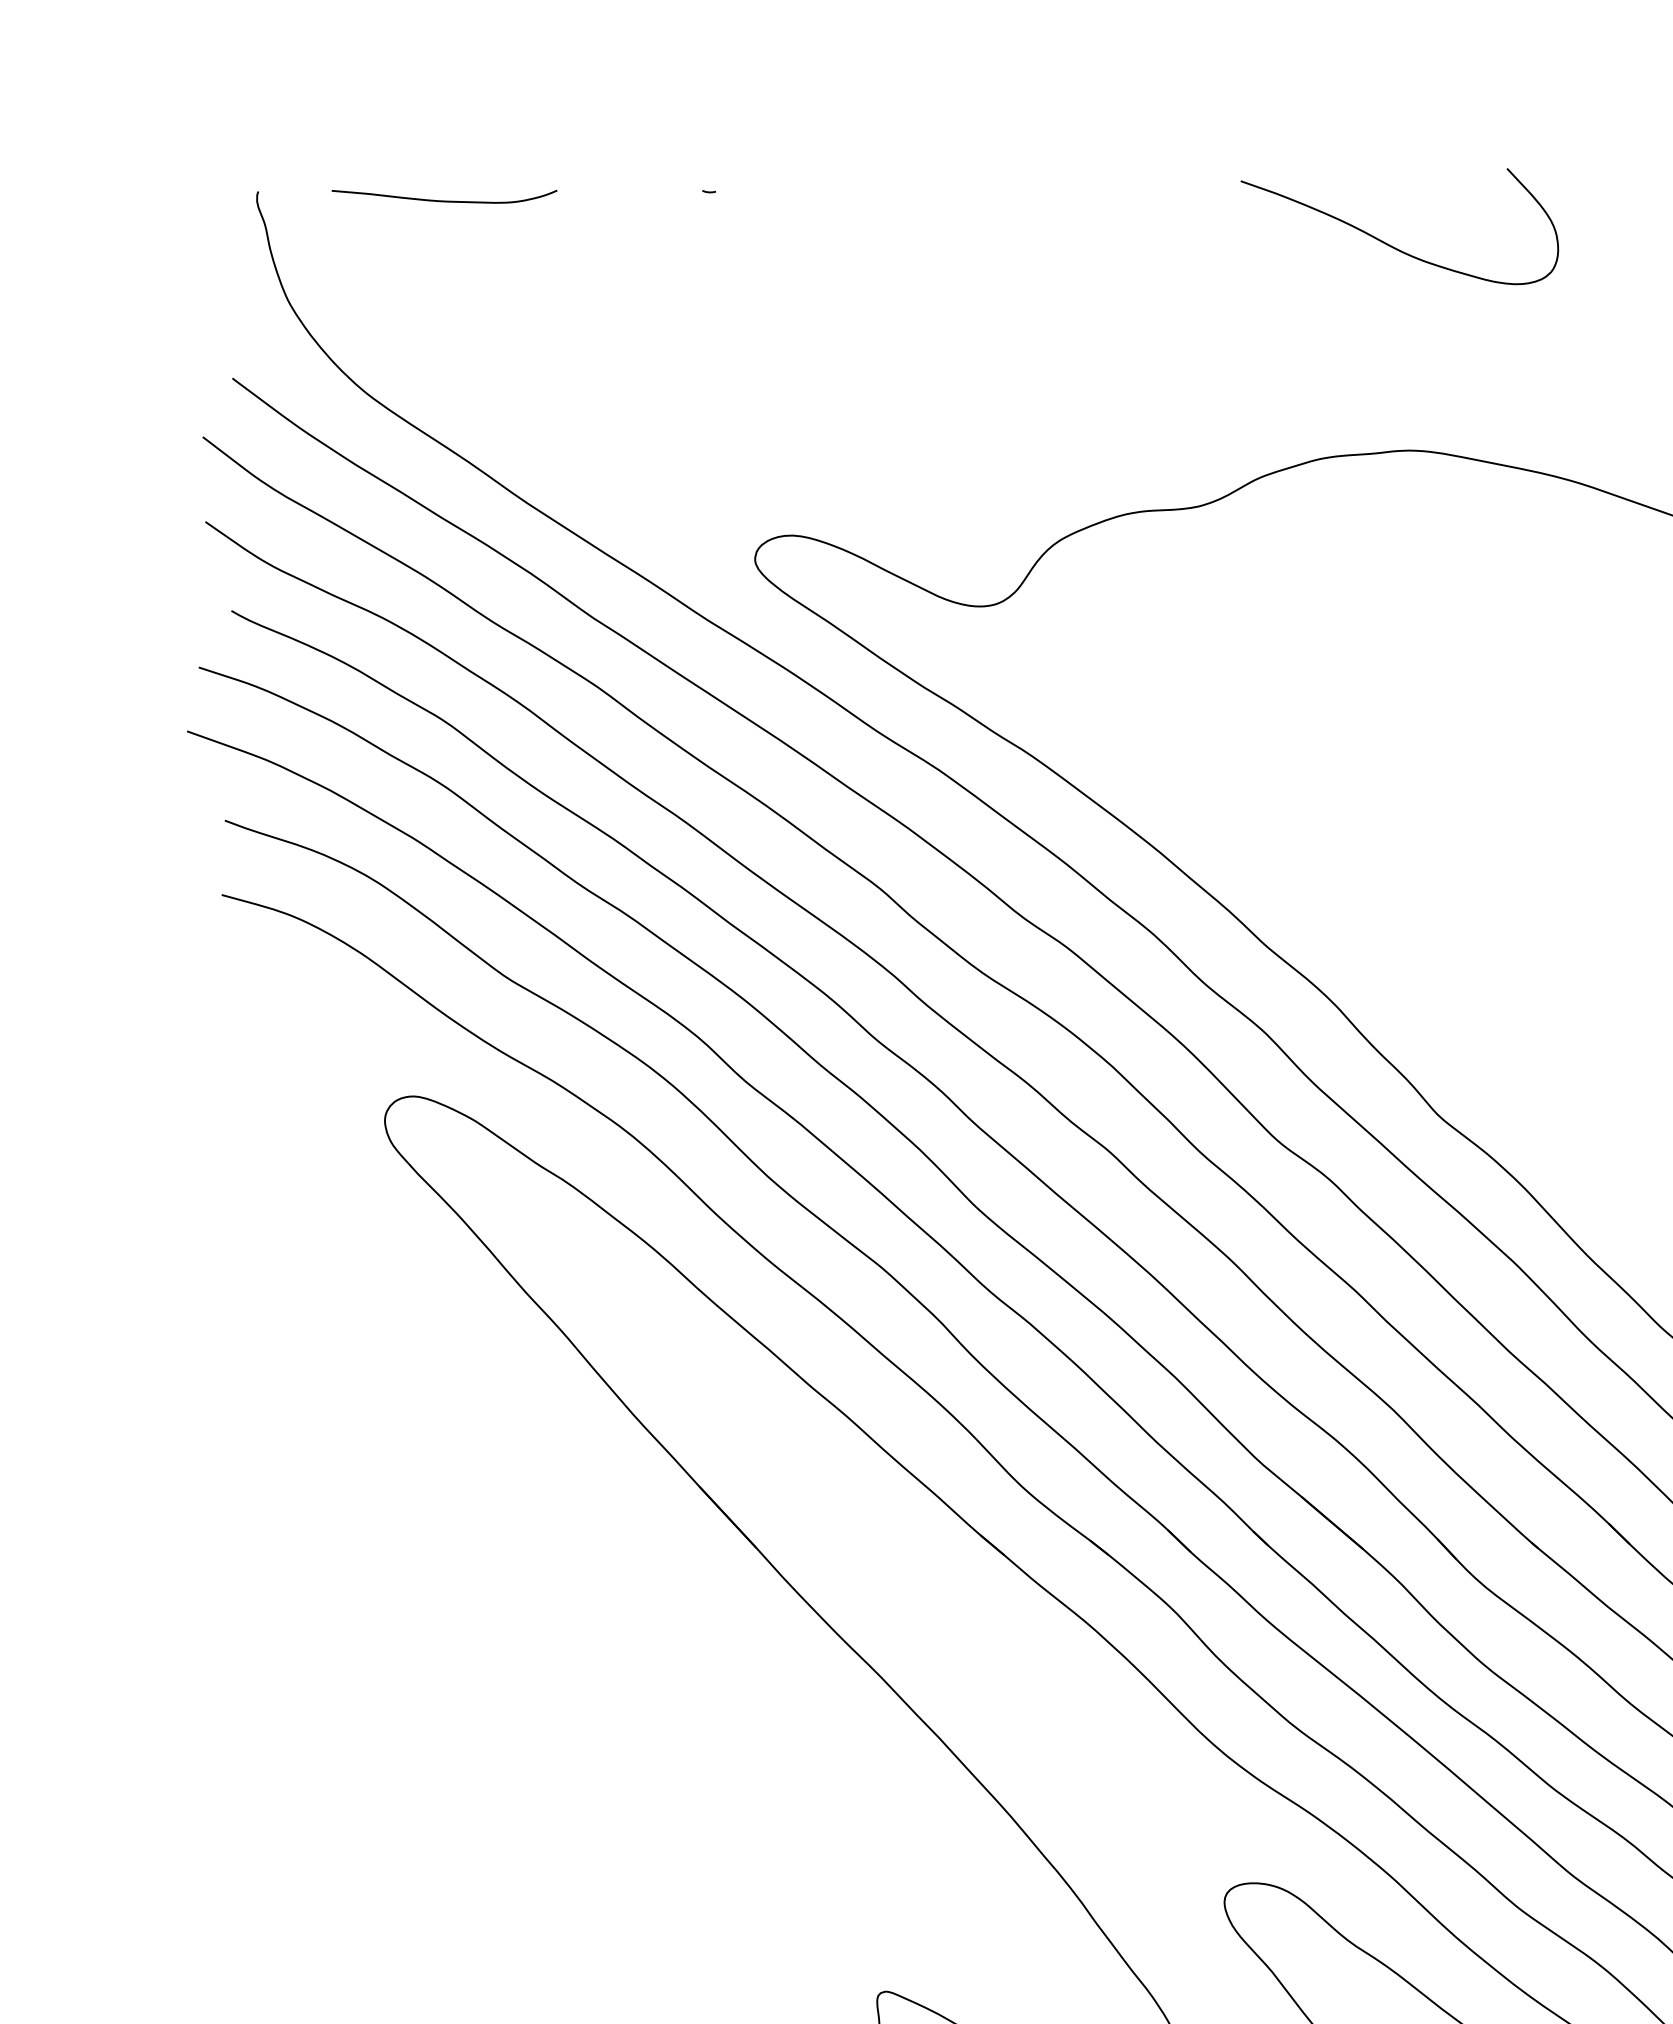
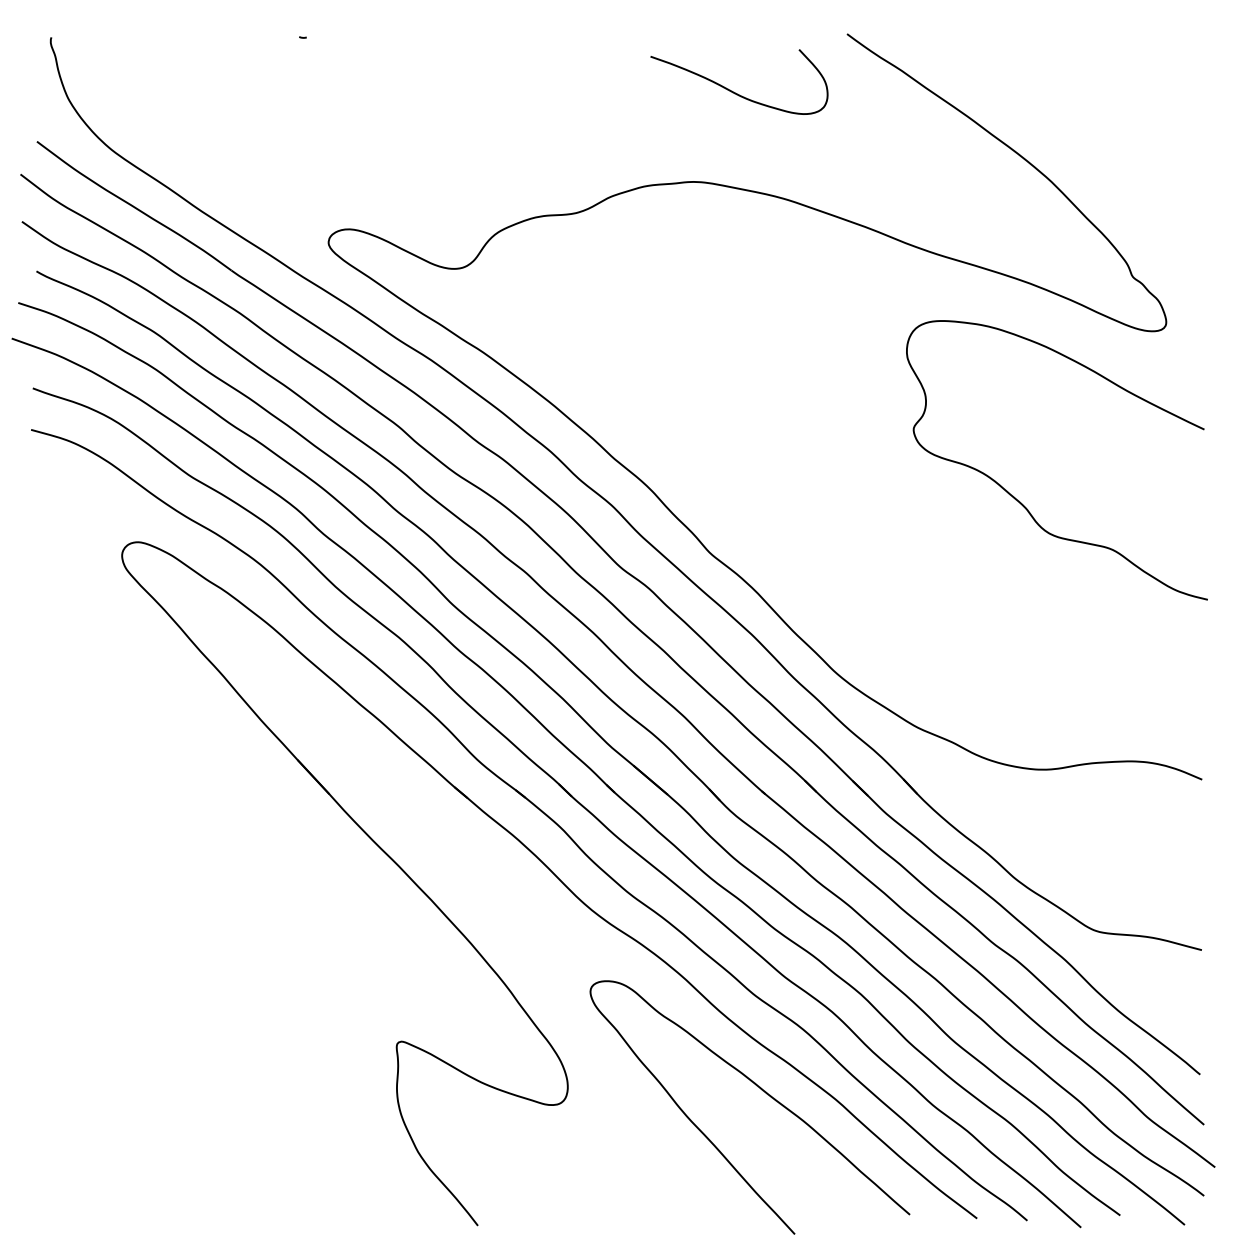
curve: (444, 200) -> (155, 42), removed
curve: (1389, 243) -> (733, 91), moved

